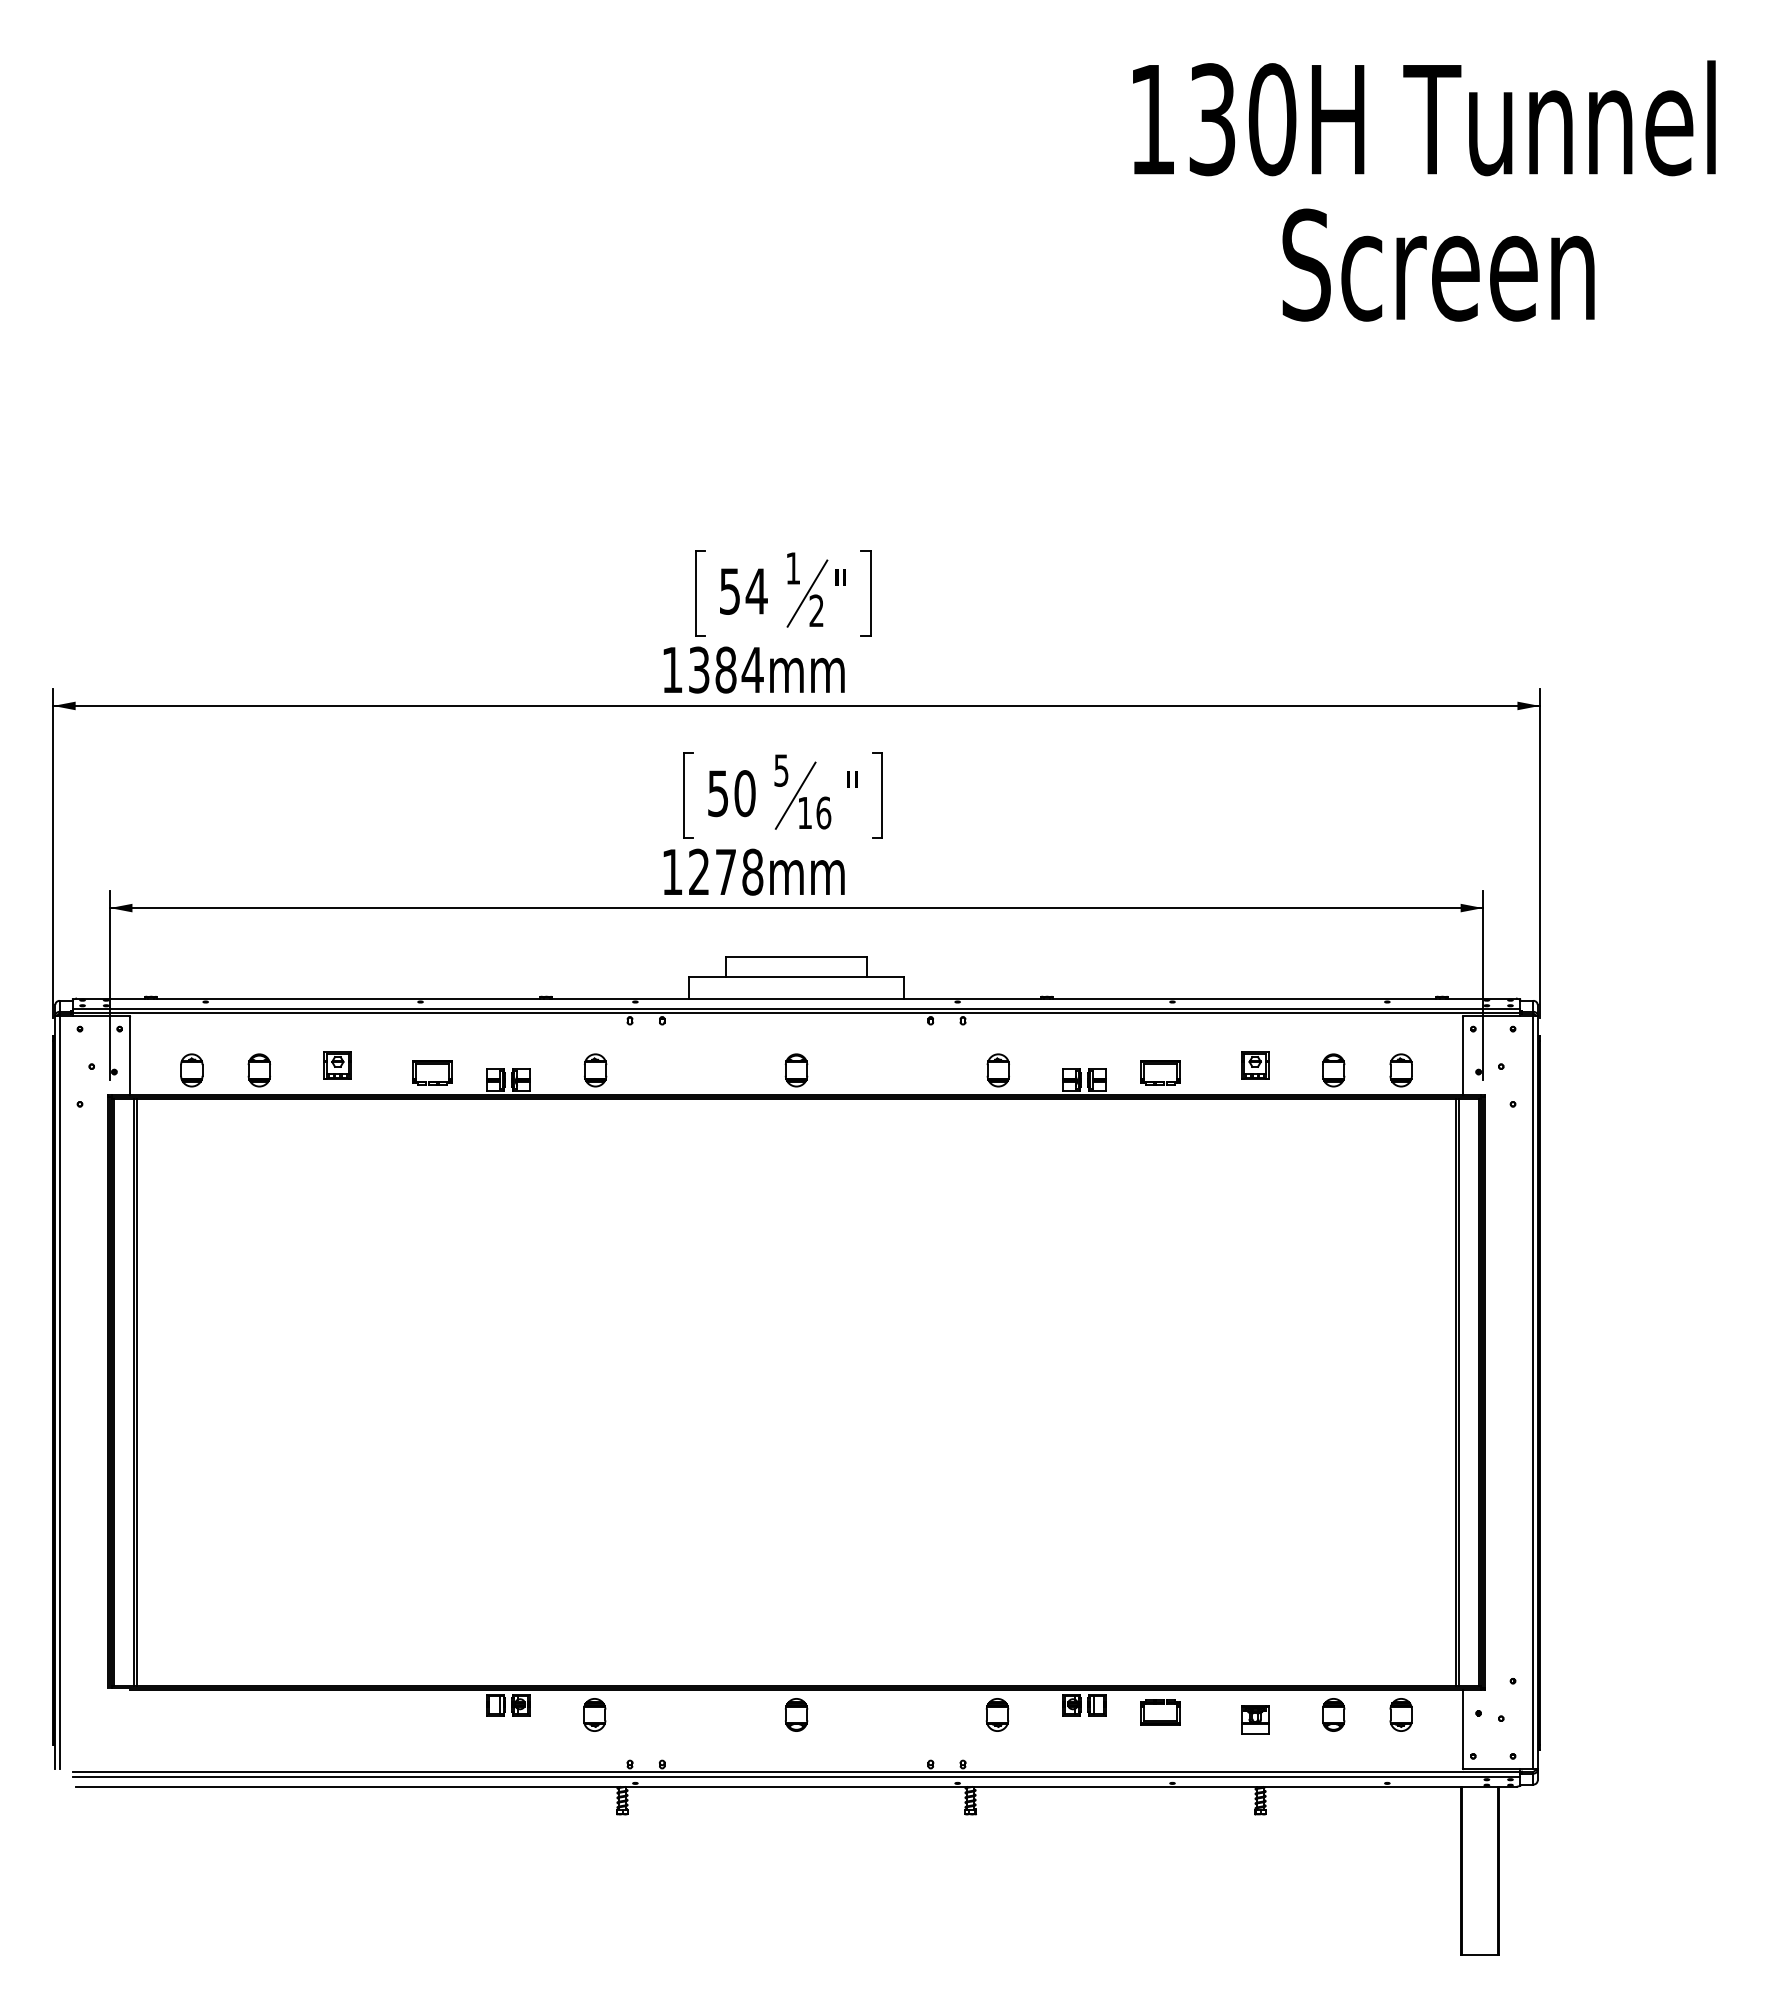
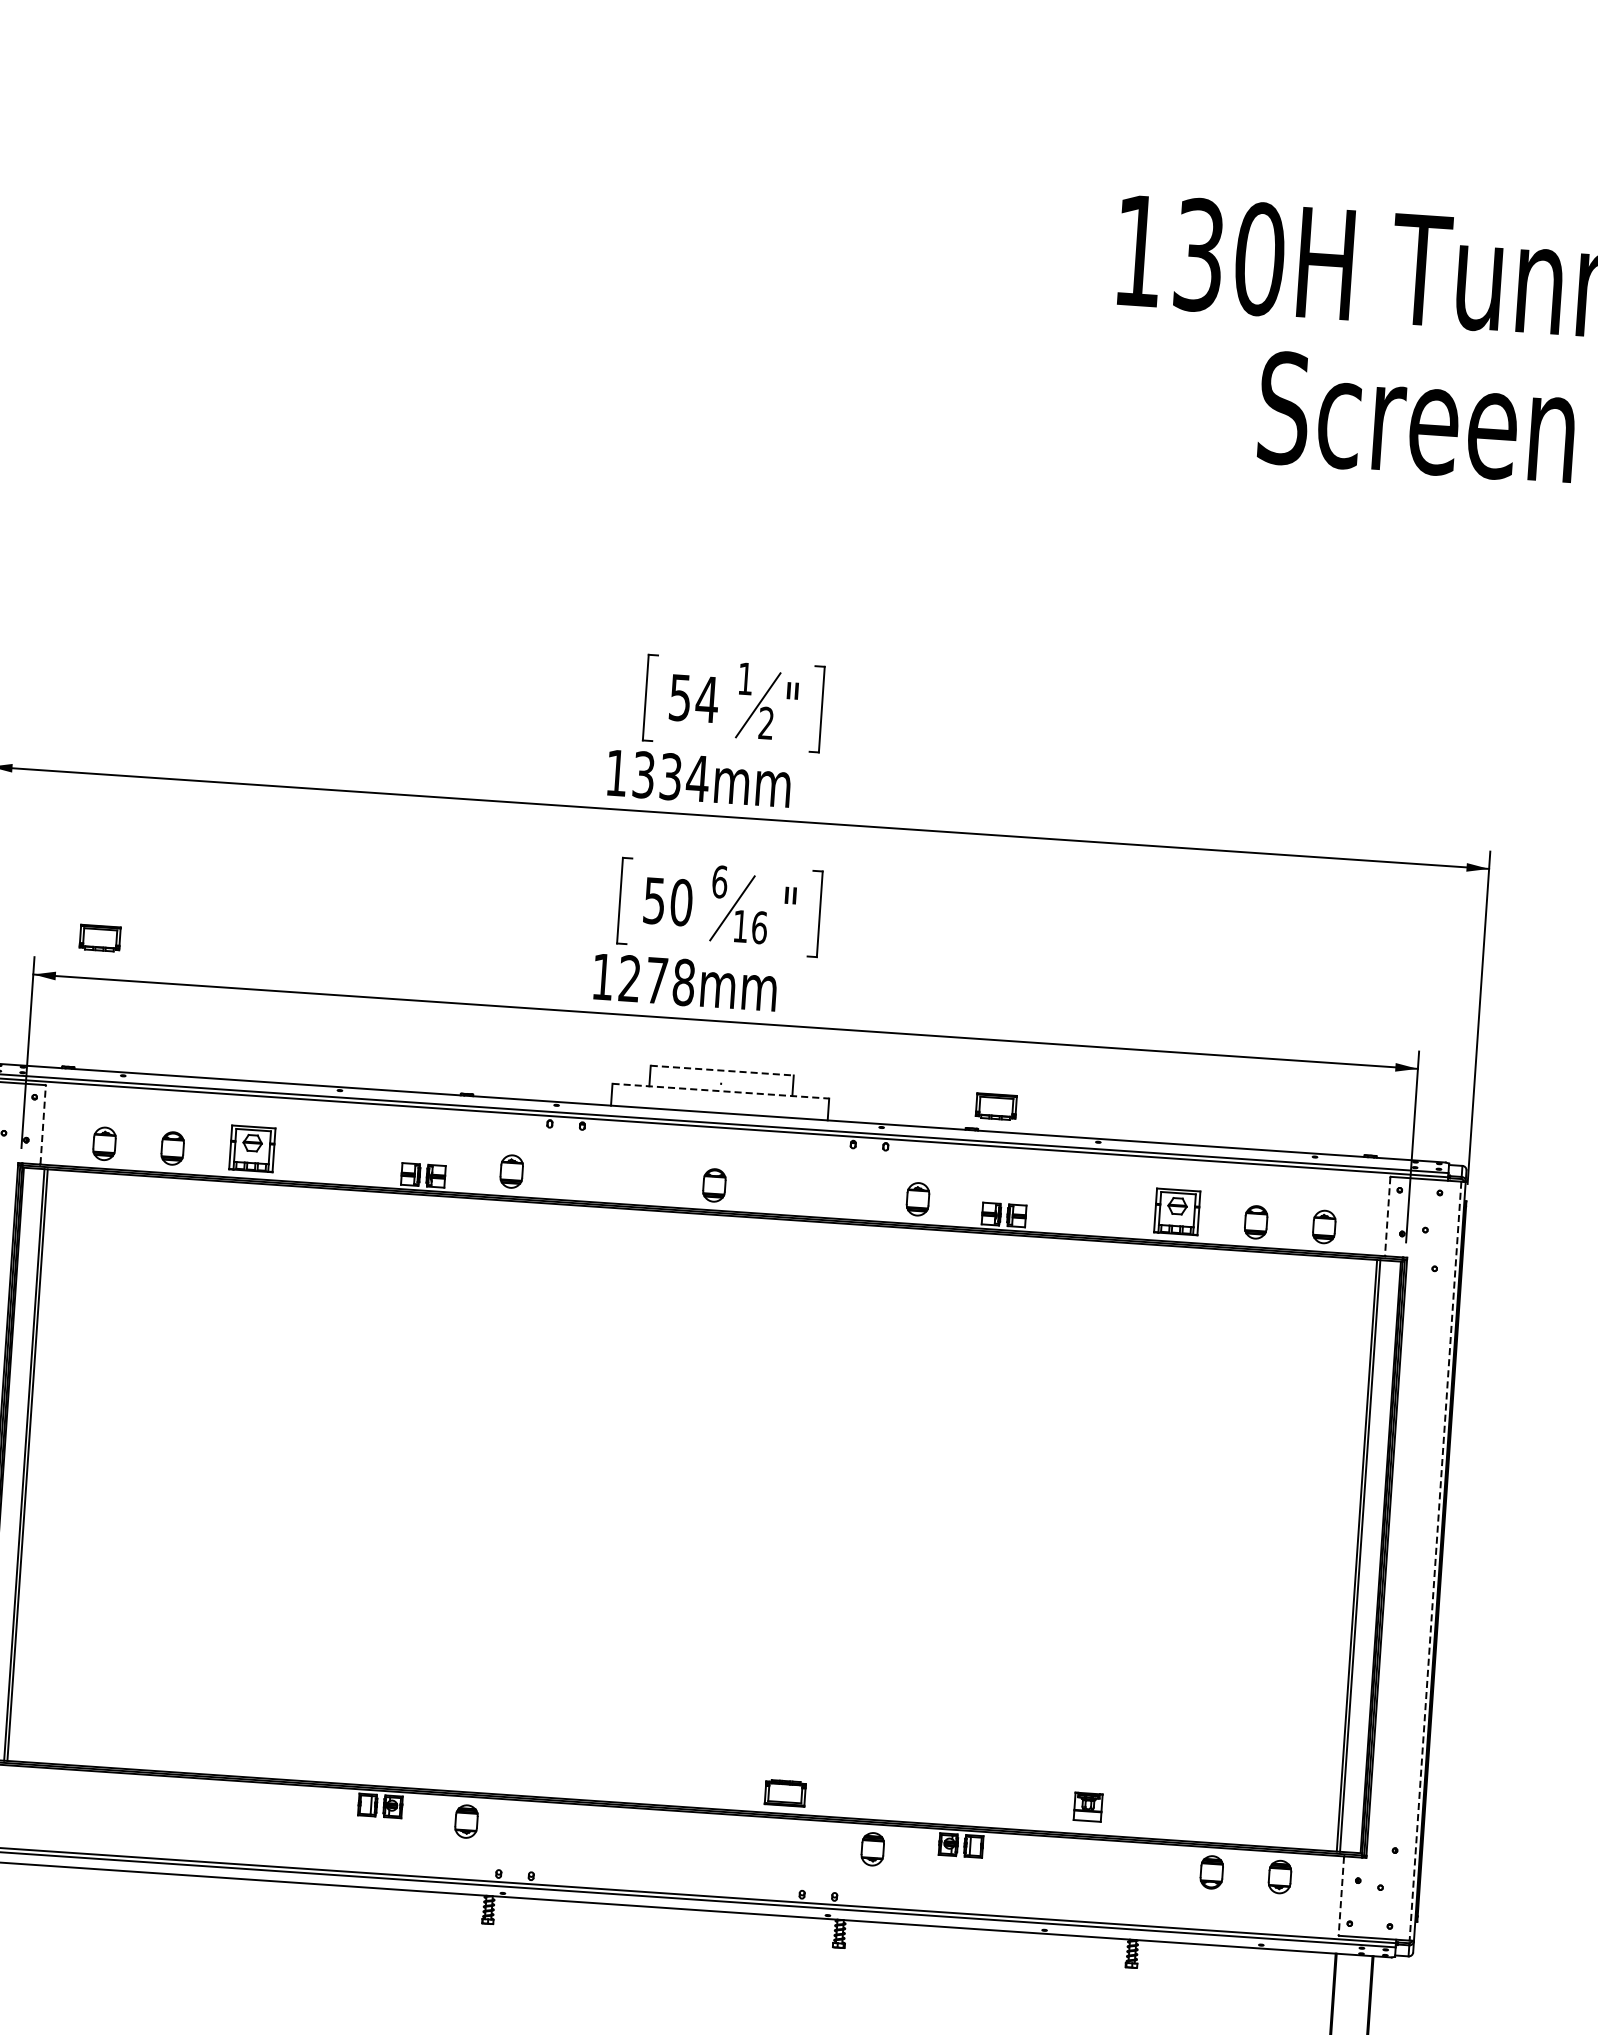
text: (725, 669) -> (670, 776), 1384mm -> 1334mm
text: (781, 770) -> (719, 881), 5 -> 6
line: (796, 956) -> (722, 1070), solid -> dashed
line: (797, 977) -> (721, 1091), solid -> dashed
line: (129, 1055) -> (42, 1124), solid -> dashed
line: (1463, 1056) -> (1388, 1217), solid -> dashed
part: (432, 1064) -> (100, 929), moved
part: (1160, 1064) -> (996, 1098), moved
part: (337, 1065) -> (251, 1148), size x1.6
part: (1255, 1065) -> (1177, 1212), size x1.6
line: (1533, 1393) -> (1435, 1561), solid -> dashed
part: (1160, 1704) -> (785, 1785), moved
part: (796, 1714) -> (670, 1835), removed
part: (1255, 1719) -> (1088, 1806), moved
line: (1463, 1730) -> (1341, 1897), solid -> dashed

